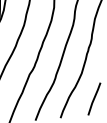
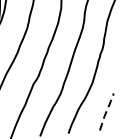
line: (94, 98) -> (106, 111), solid -> dashed

